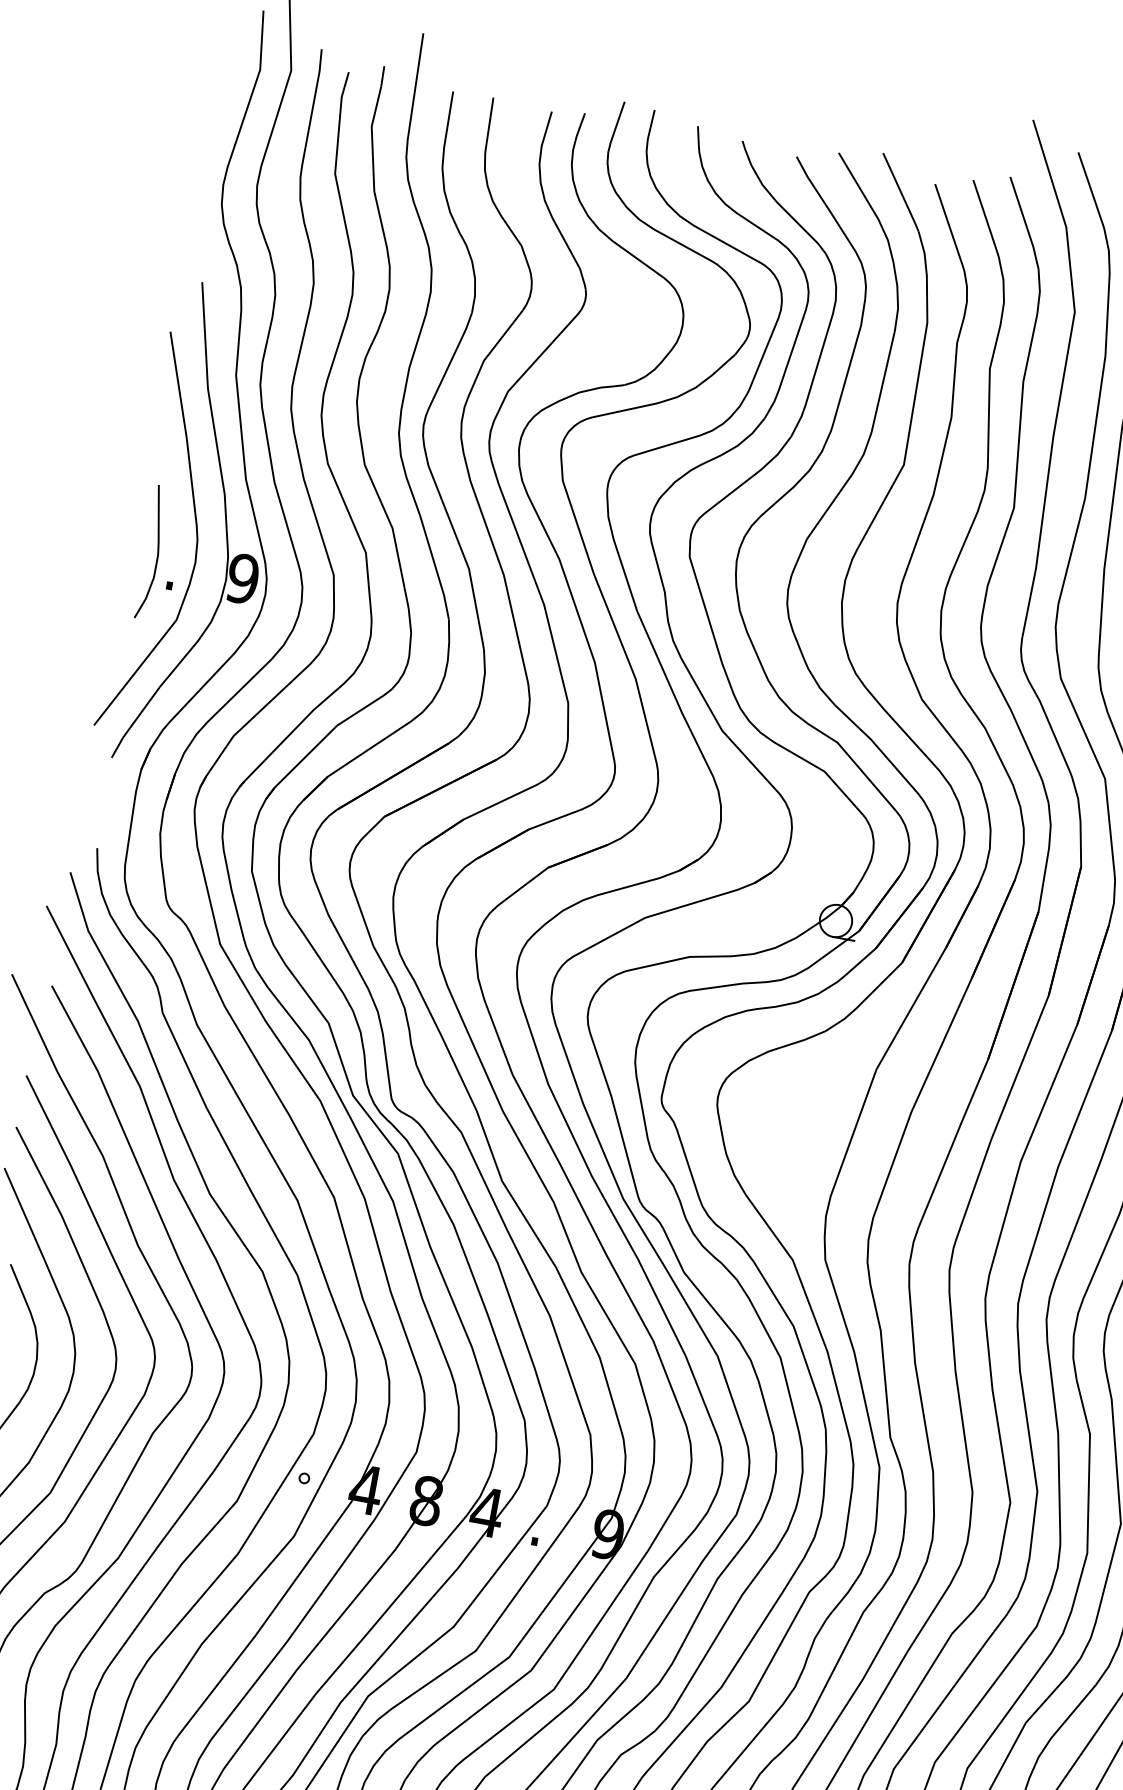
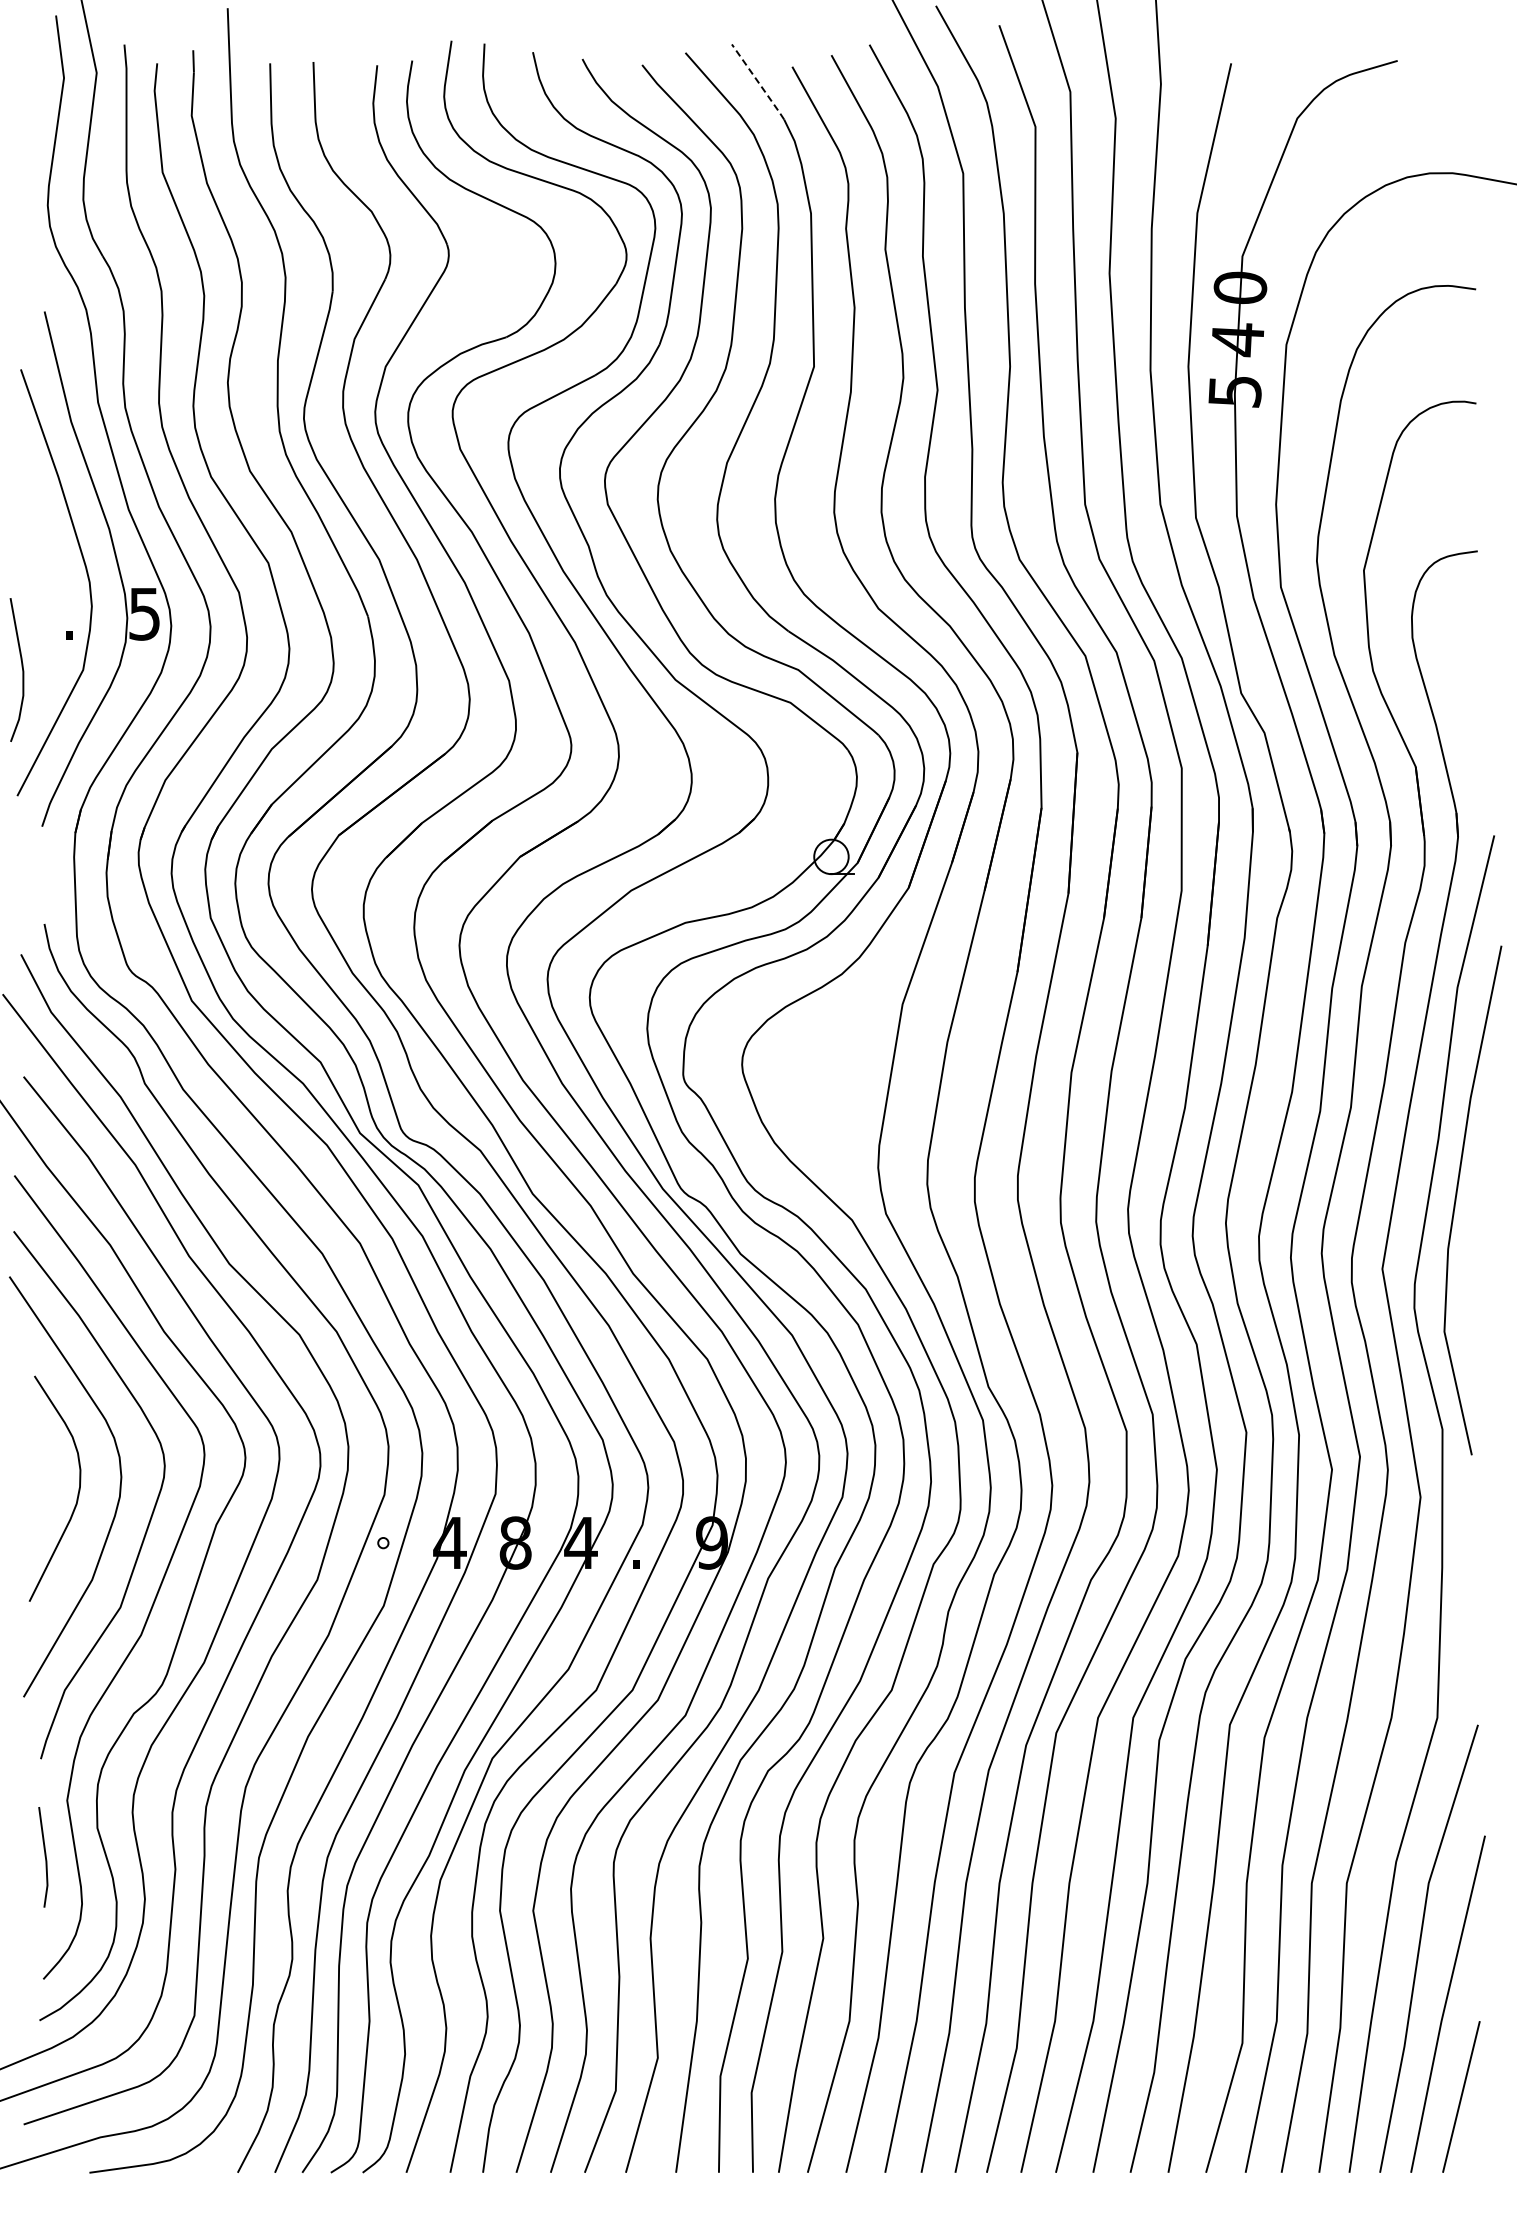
line: (901, 192) -> (758, 82), solid -> dashed
curve: (157, 551) -> (21, 667), moved
text: (242, 578) -> (144, 613), 9 -> 5

